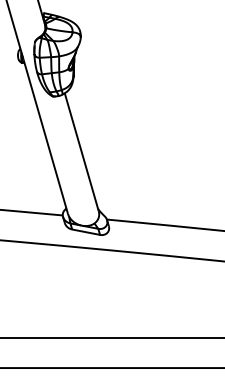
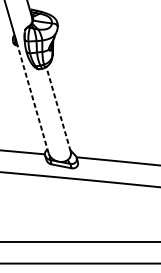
line: (45, 137) -> (32, 98), solid -> dashed
line: (81, 151) -> (58, 108), solid -> dashed

